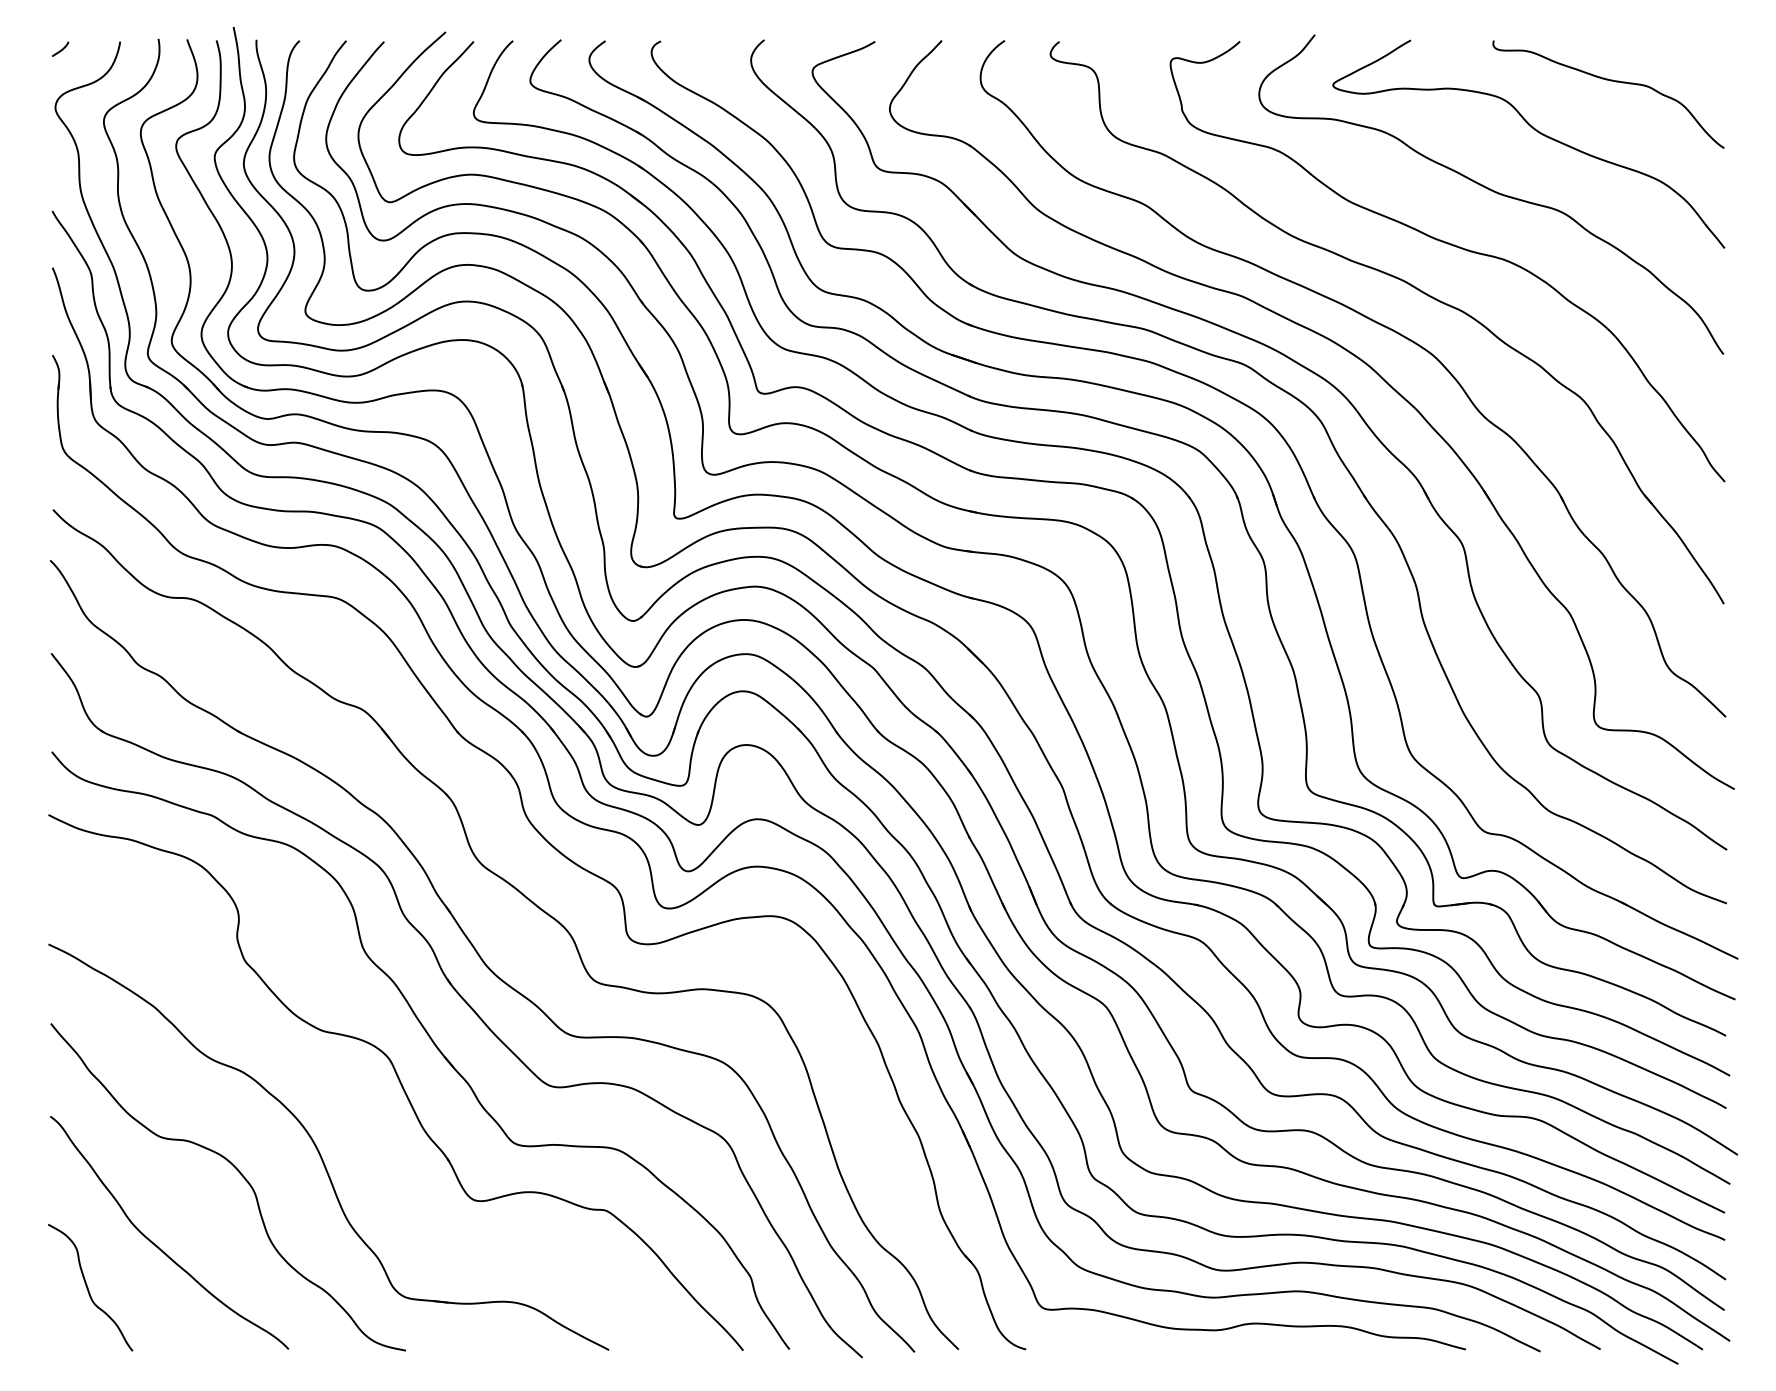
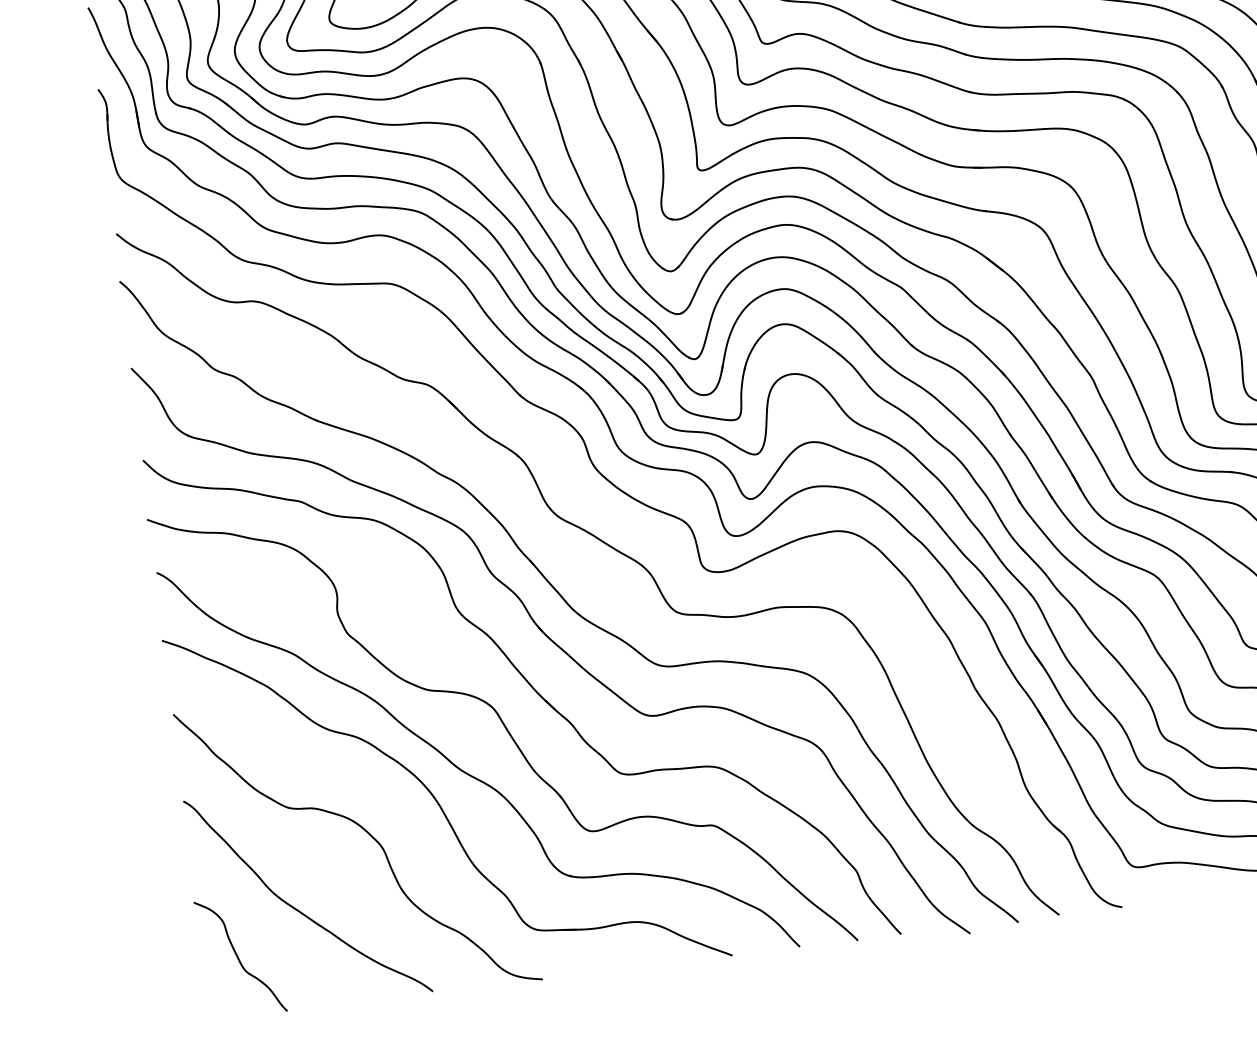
part: (355, 1124) -> (469, 773), added

